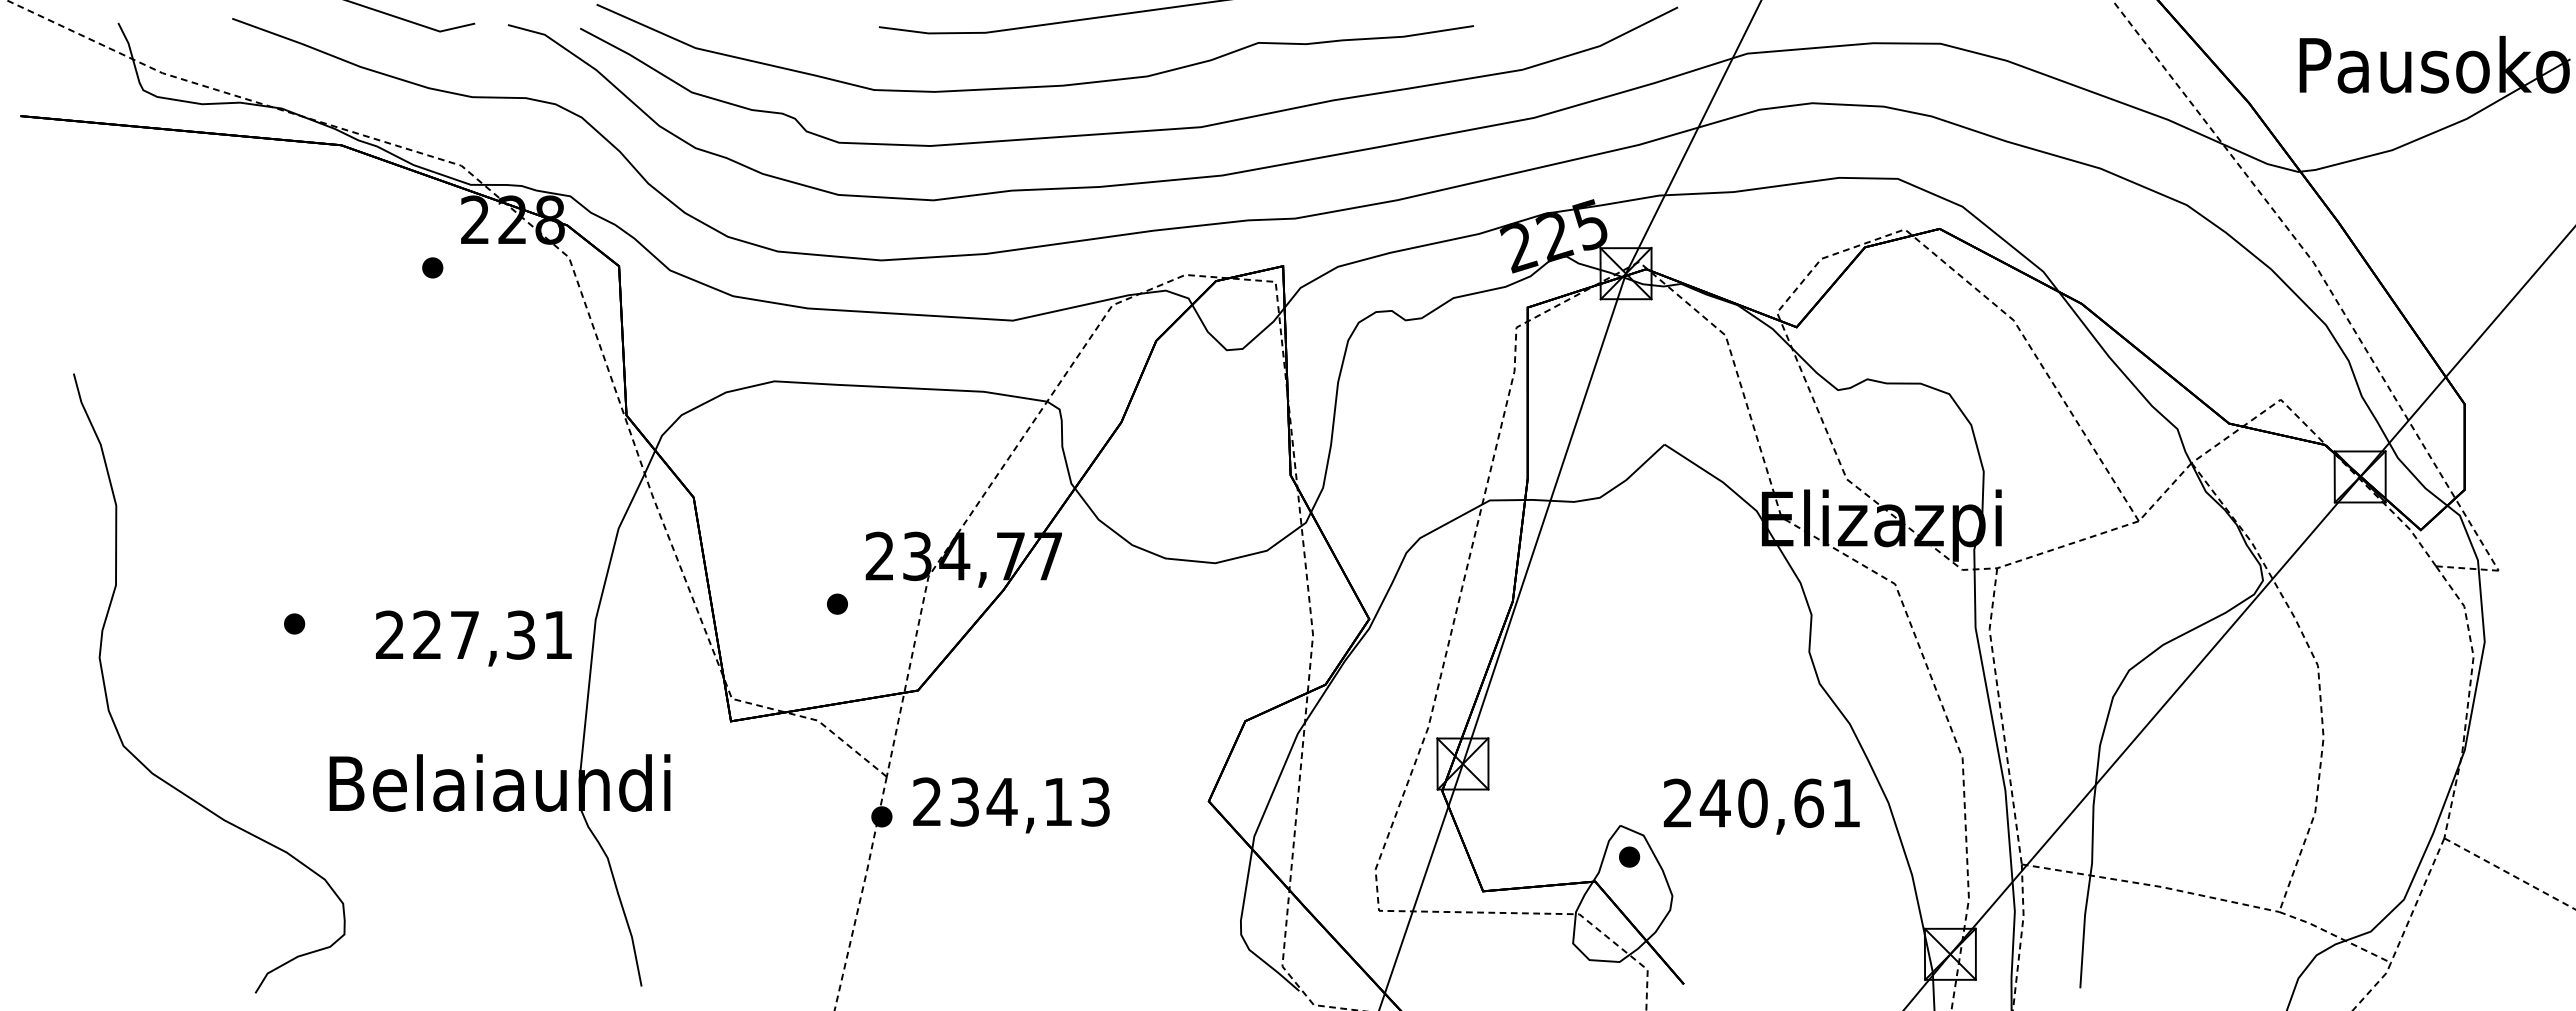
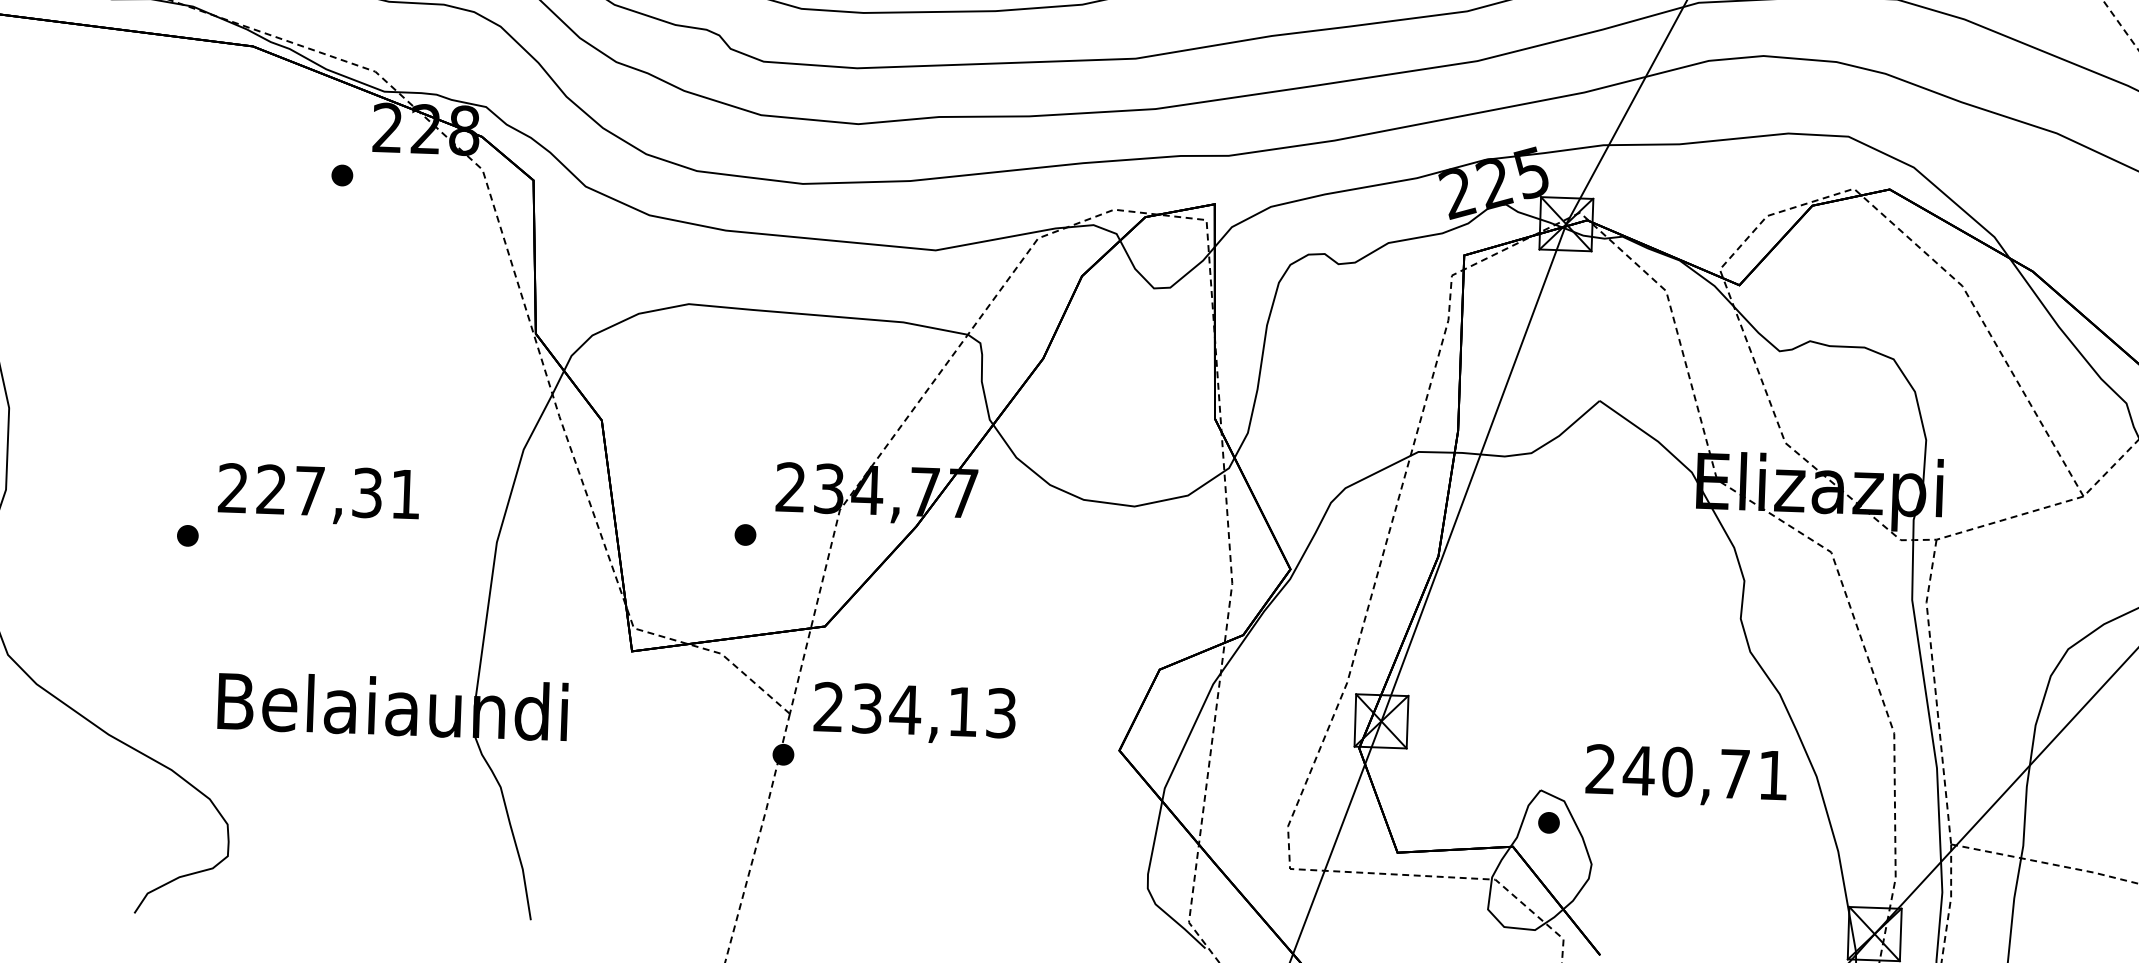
text: (473, 638) -> (318, 494), moved
text: (1808, 802) -> (1734, 773), 240,61 -> 240,71
text: (1011, 805) -> (914, 713), moved

